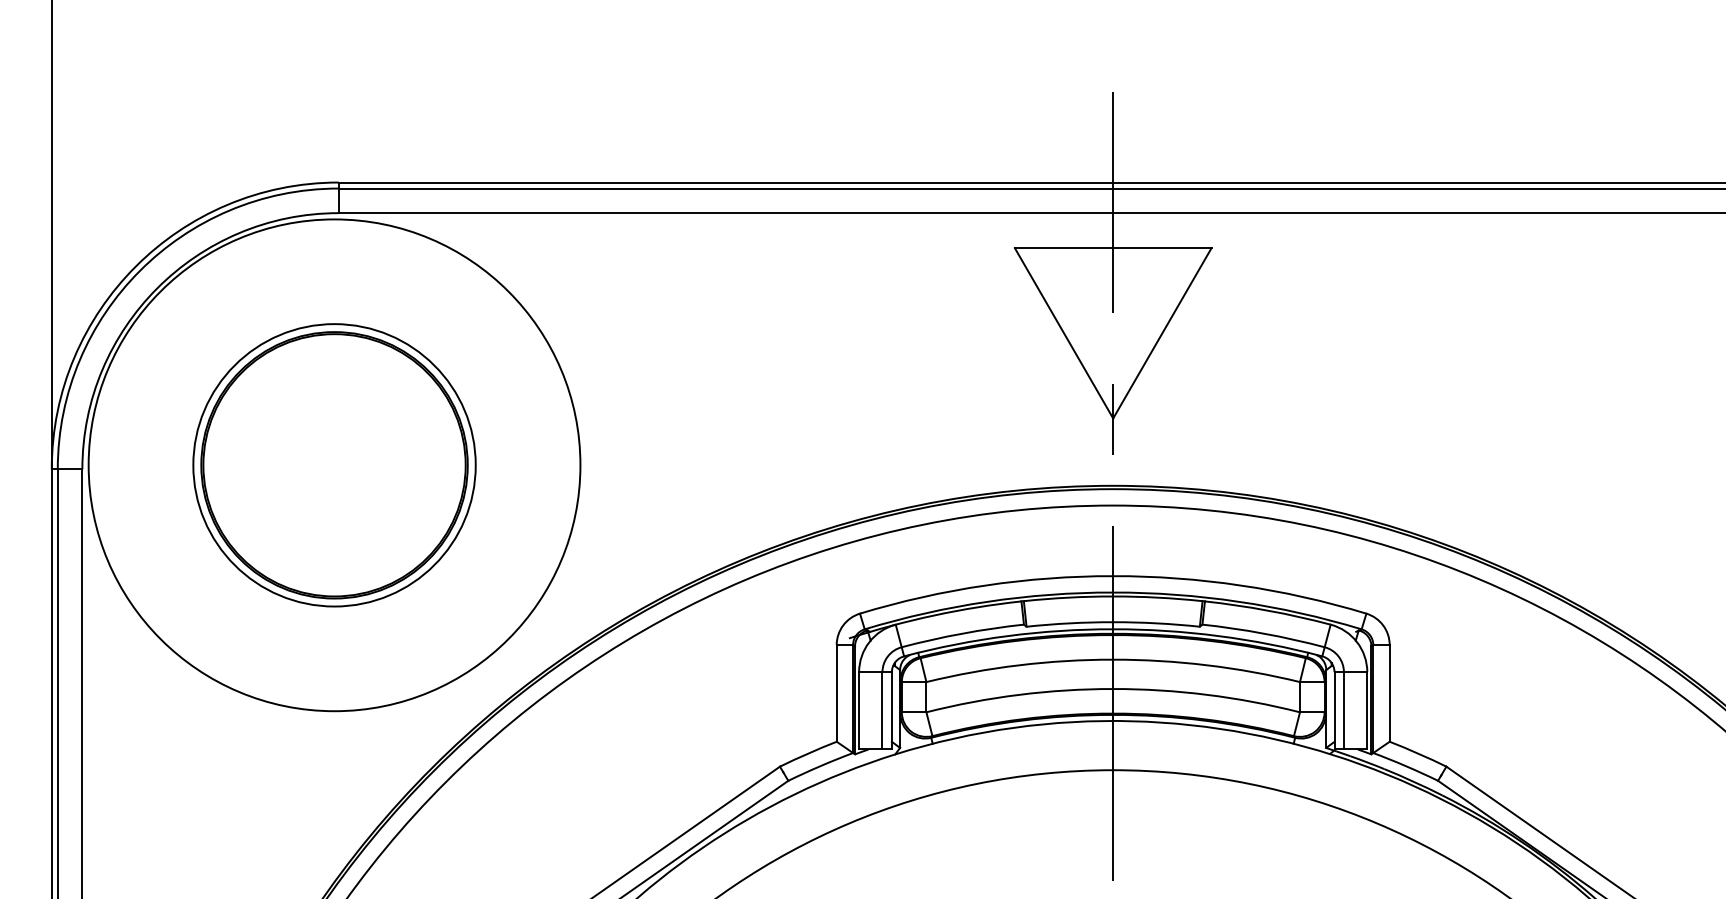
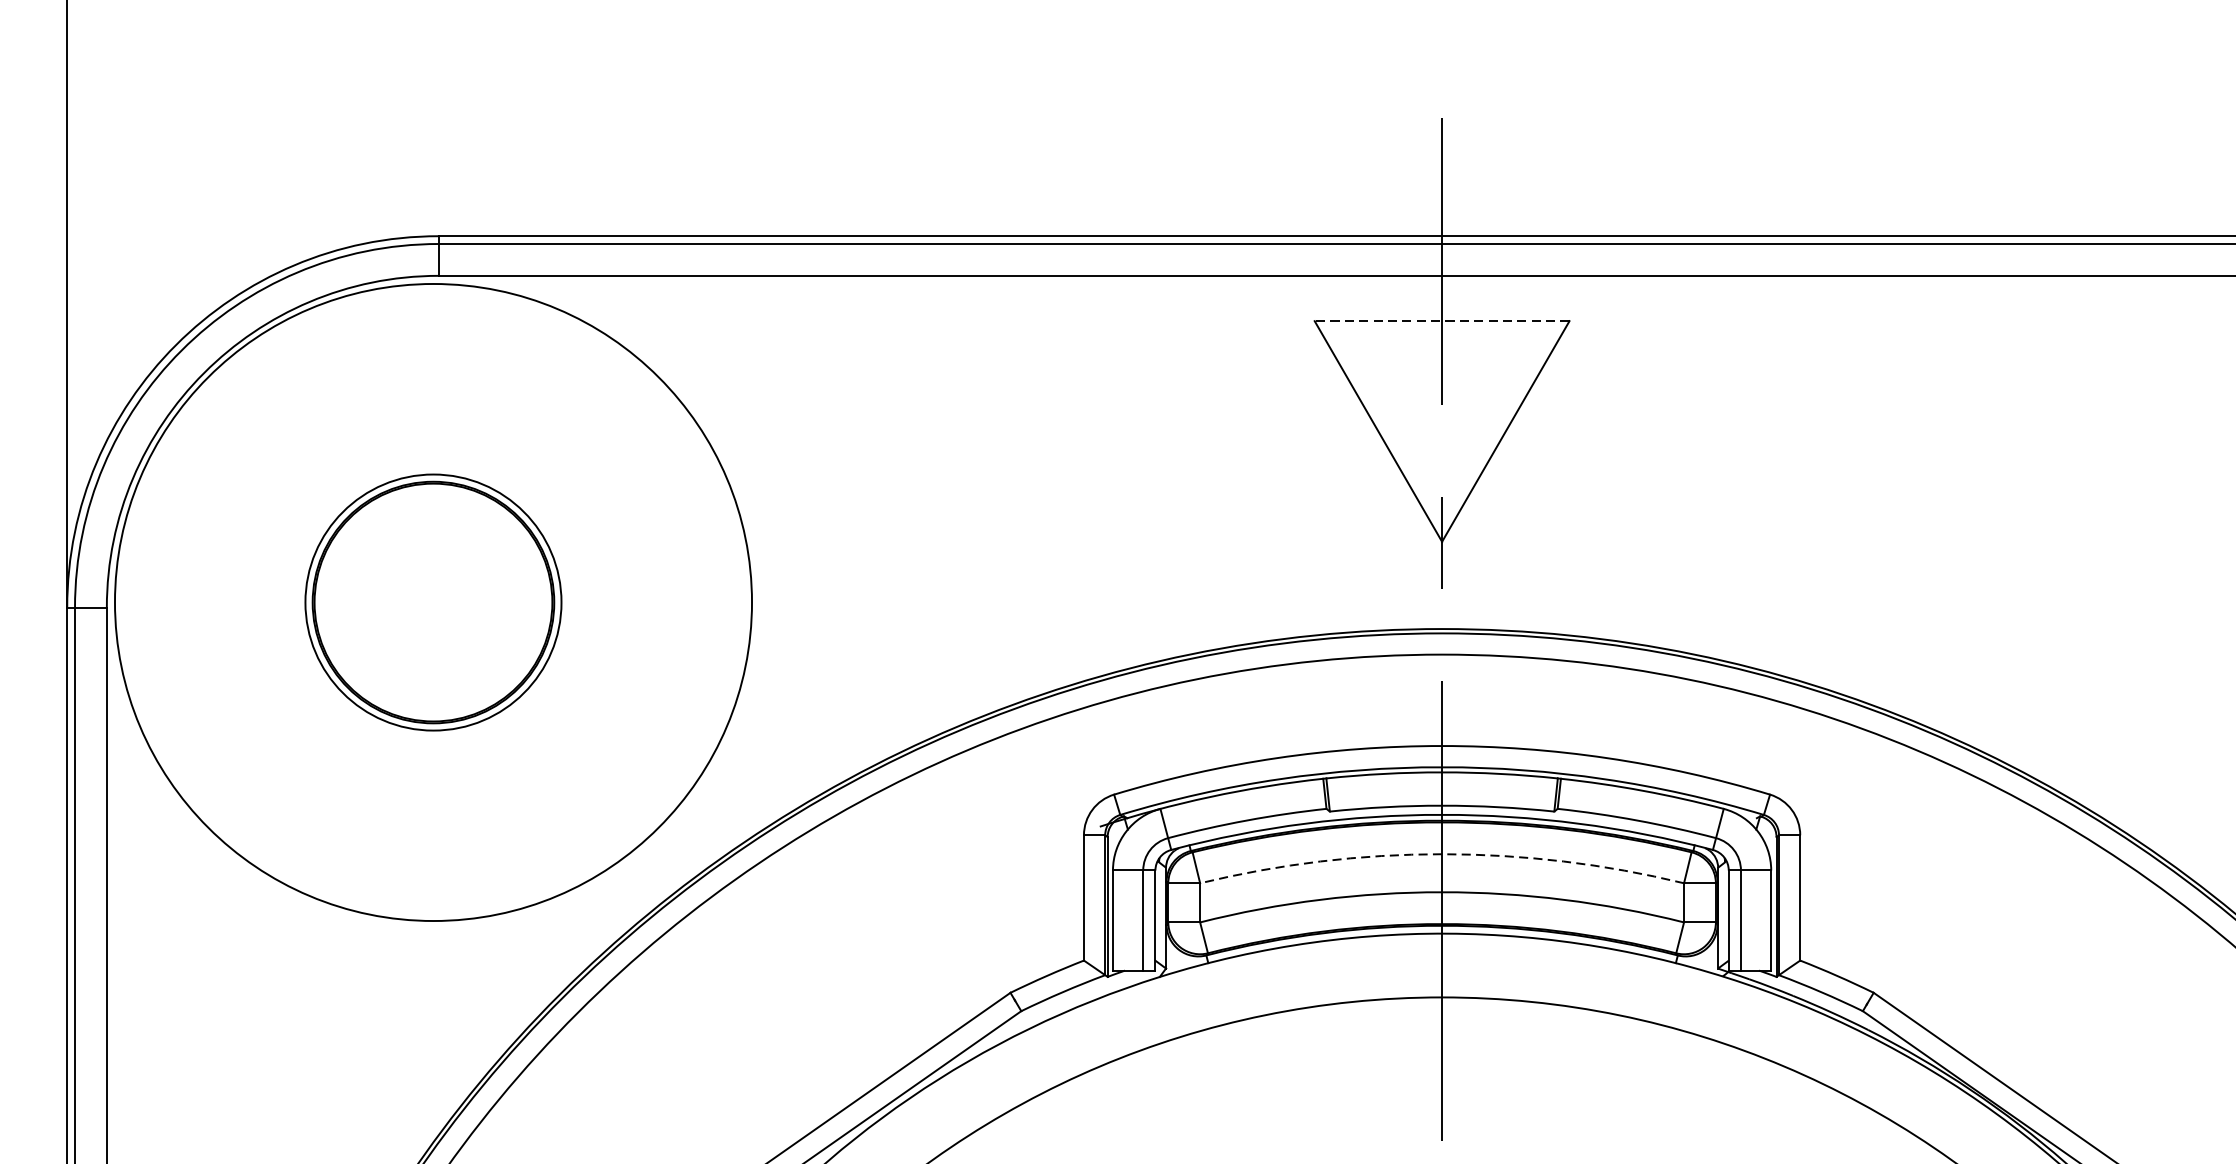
line: (1112, 248) -> (1441, 321), solid -> dashed
part: (334, 465) -> (433, 602), size x0.7
arc: (1113, 659) -> (1442, 854), solid -> dashed

